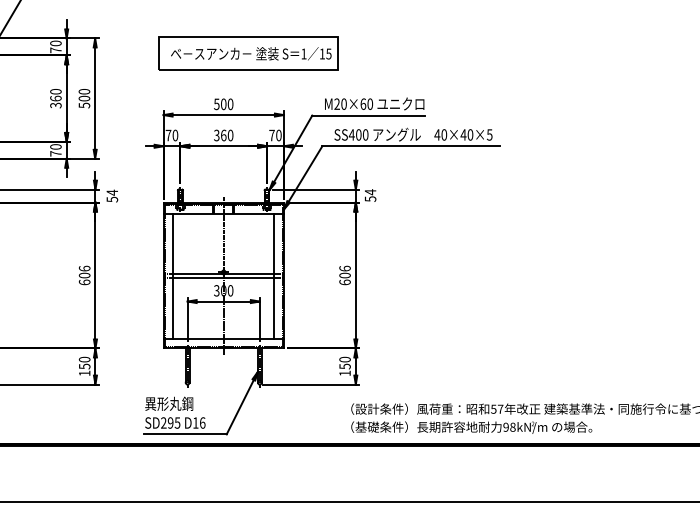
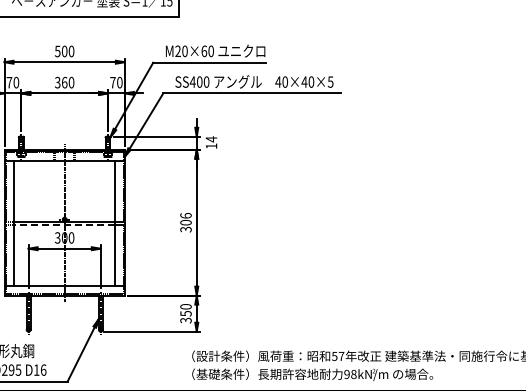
text: (370, 198) -> (211, 145), 54 -> 14
line: (223, 278) -> (64, 225), solid -> dashed
text: (344, 282) -> (185, 229), 606 -> 306
text: (344, 373) -> (185, 320), 150 -> 350

